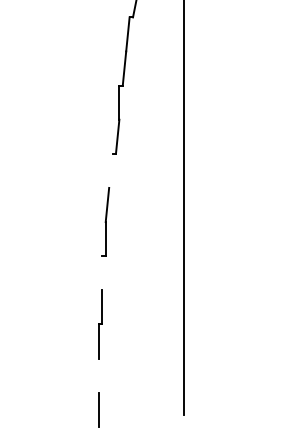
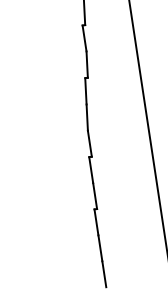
line: (110, 170) -> (85, 91), added
line: (102, 273) -> (91, 170), added
line: (98, 375) -> (100, 248), added

